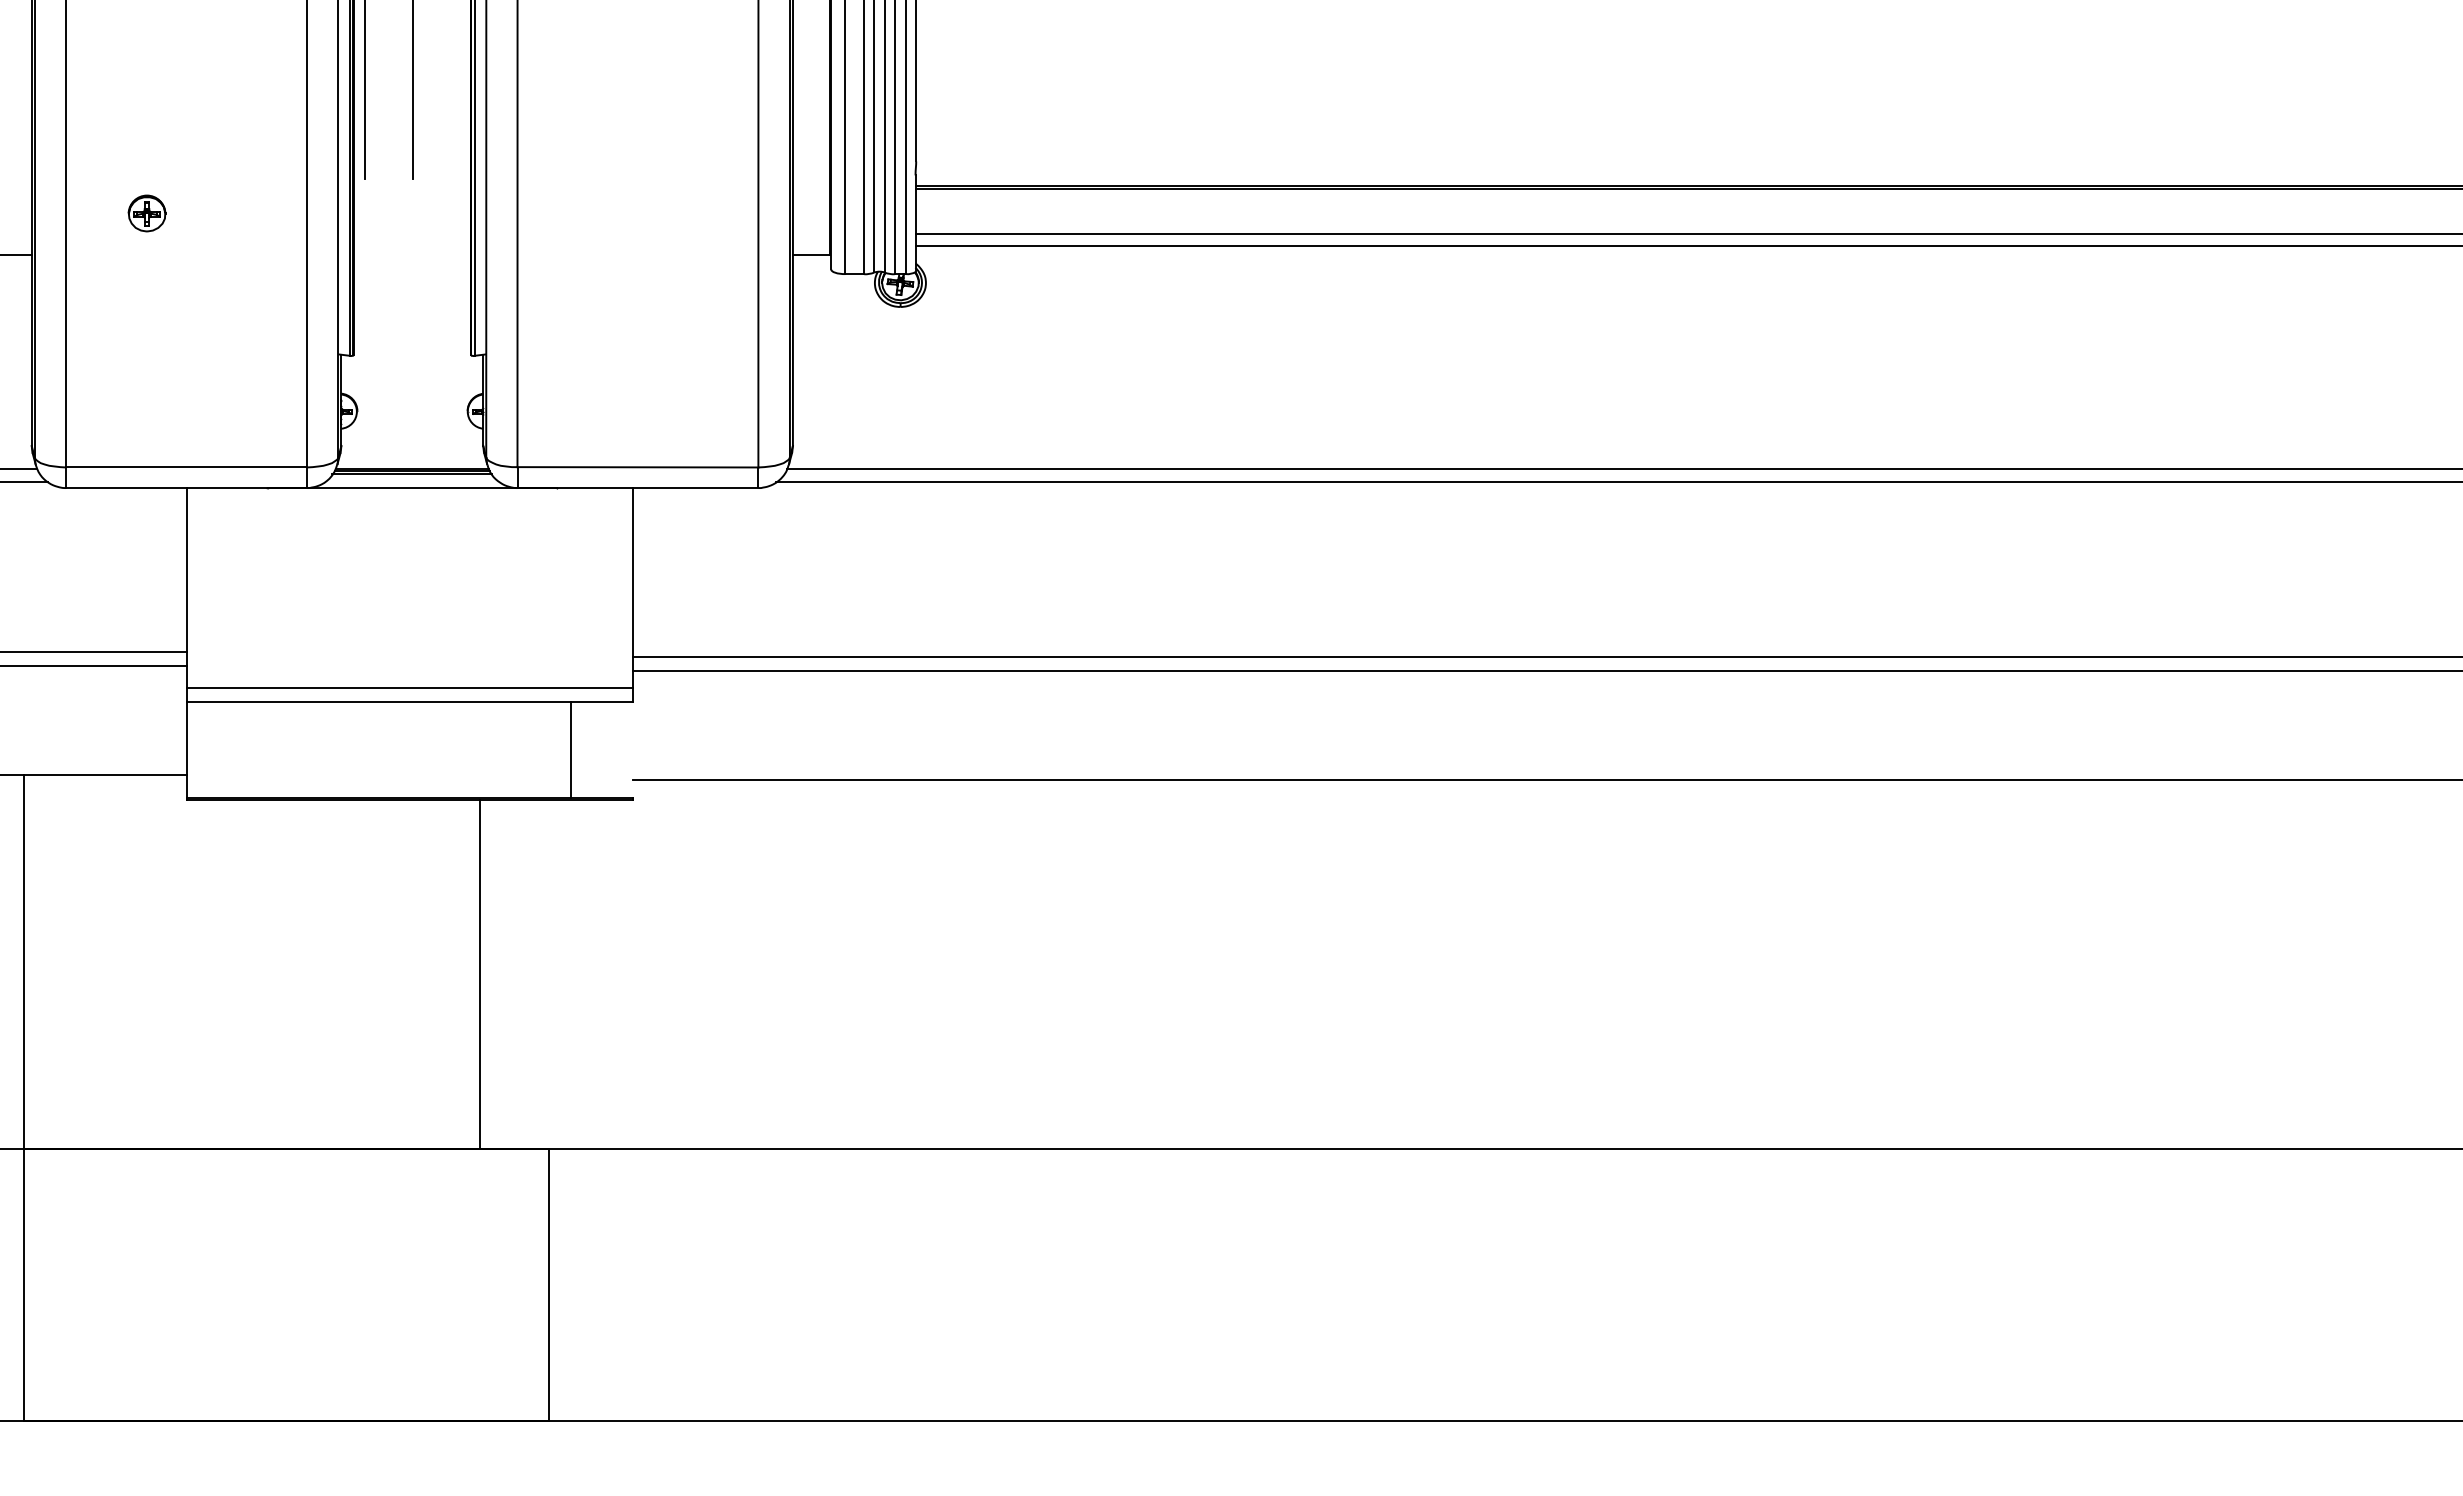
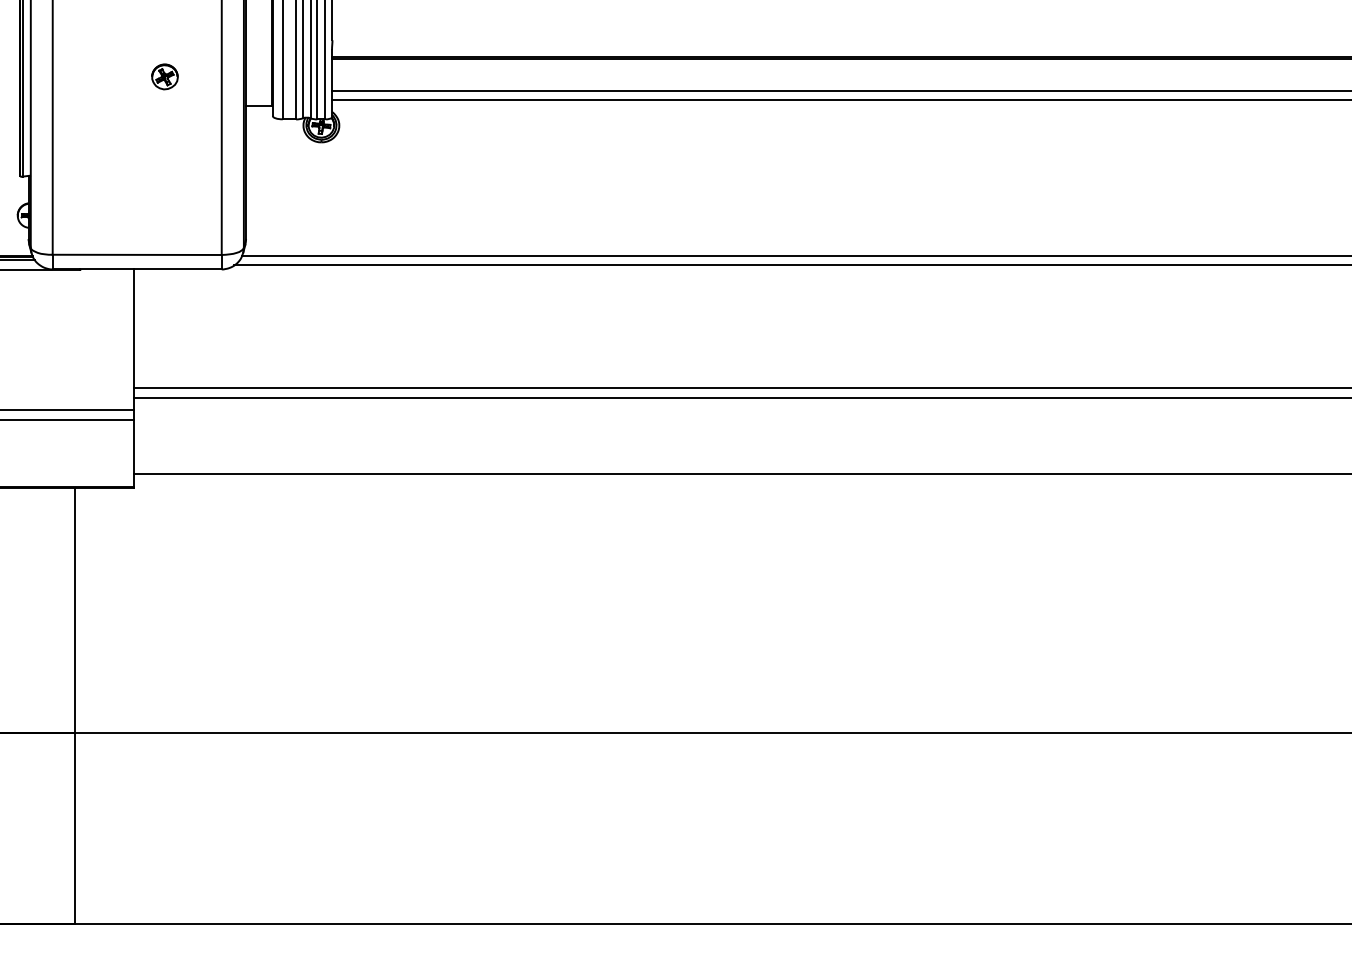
part: (677, 213) -> (164, 76), added
line: (570, 750) -> (133, 453), moved
line: (479, 973) -> (74, 610), moved

